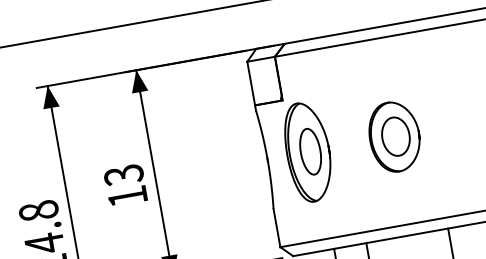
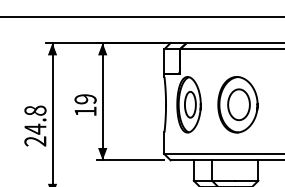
part: (393, 136) -> (237, 104), size x1.43
text: (123, 175) -> (85, 99), 13 -> 19

